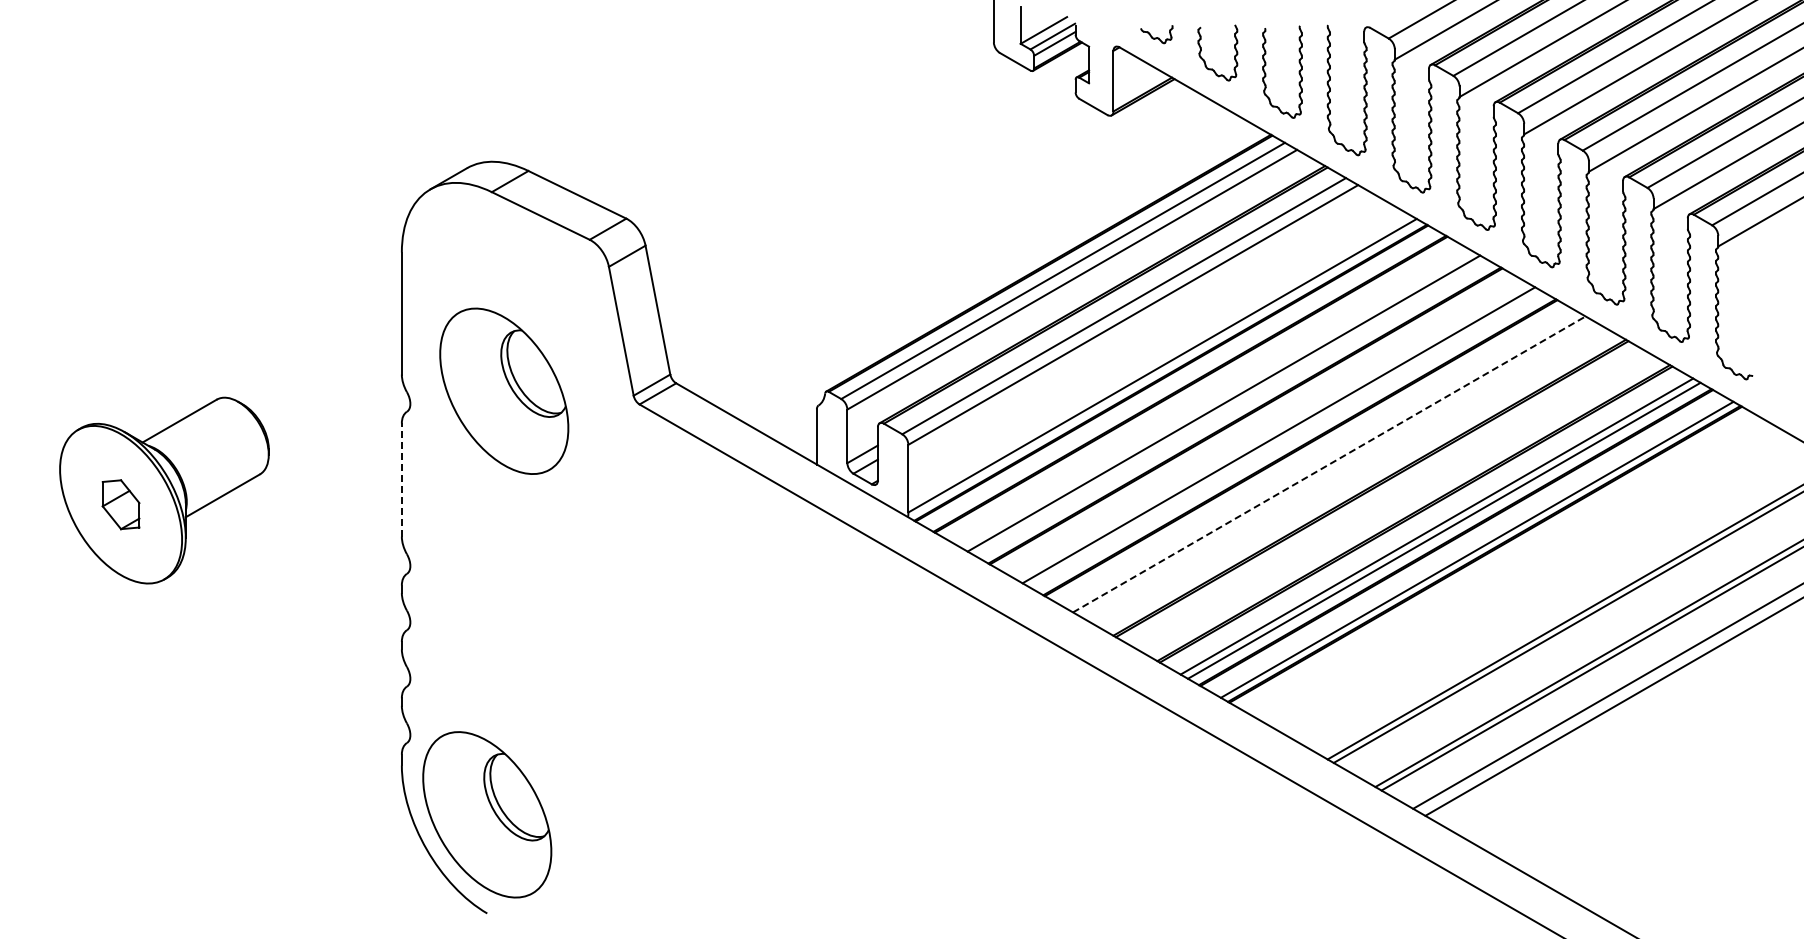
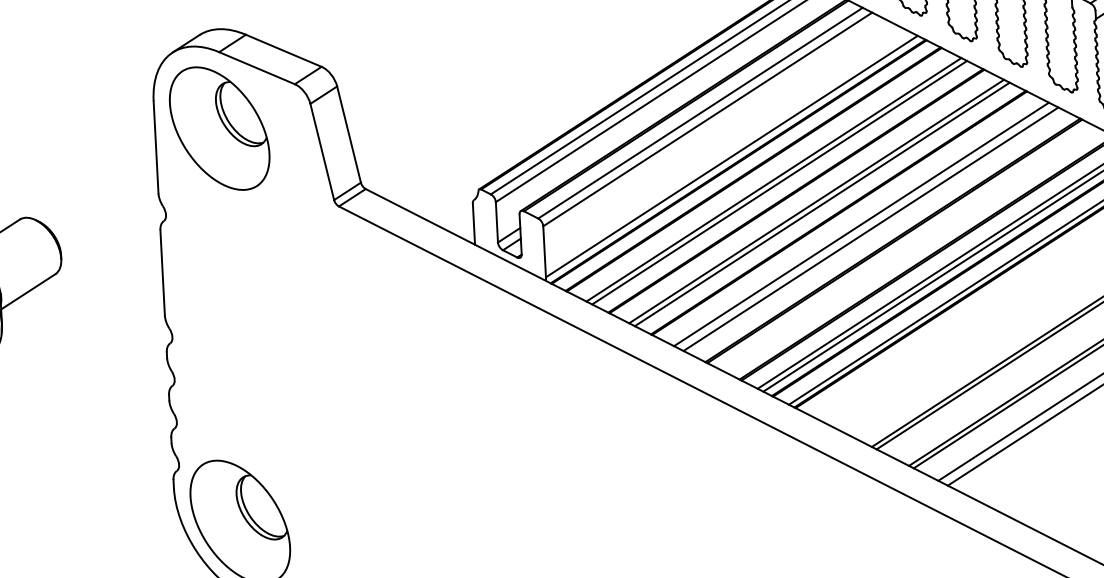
part: (504, 390) -> (219, 128), moved
line: (1216, 399) -> (773, 179), added
line: (1271, 431) -> (816, 201), added
line: (1329, 464) -> (861, 224), dashed -> solid
line: (1341, 471) -> (870, 229), added
line: (401, 480) -> (162, 273), dashed -> solid

